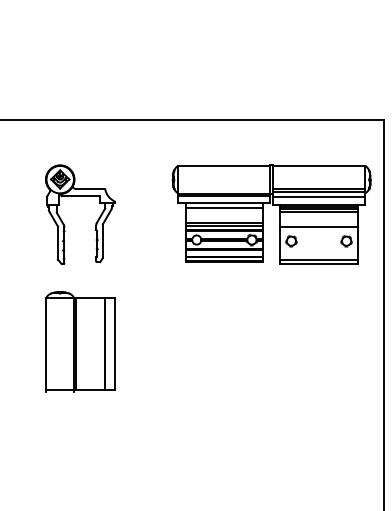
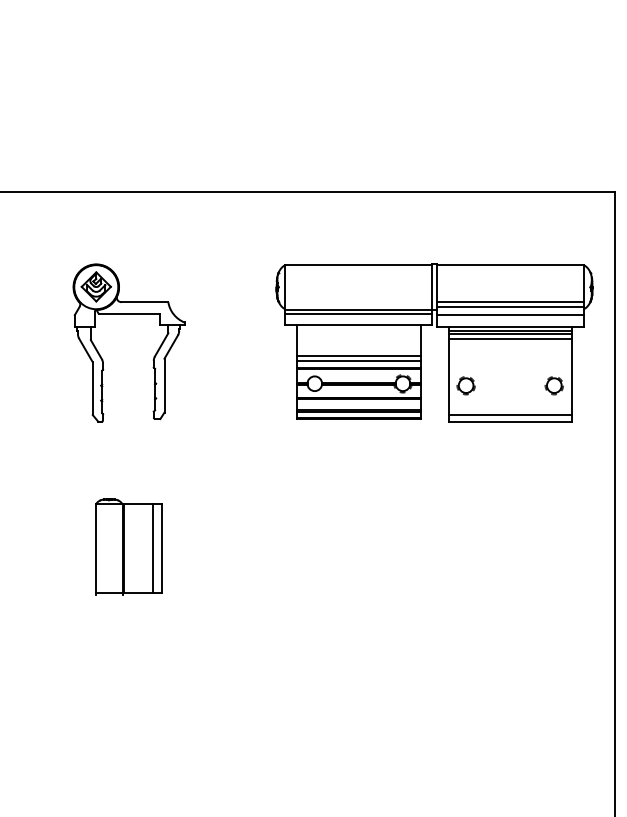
line: (223, 208) -> (357, 333), removed
line: (318, 226) -> (509, 362), removed
part: (80, 341) -> (128, 546), size x0.6

